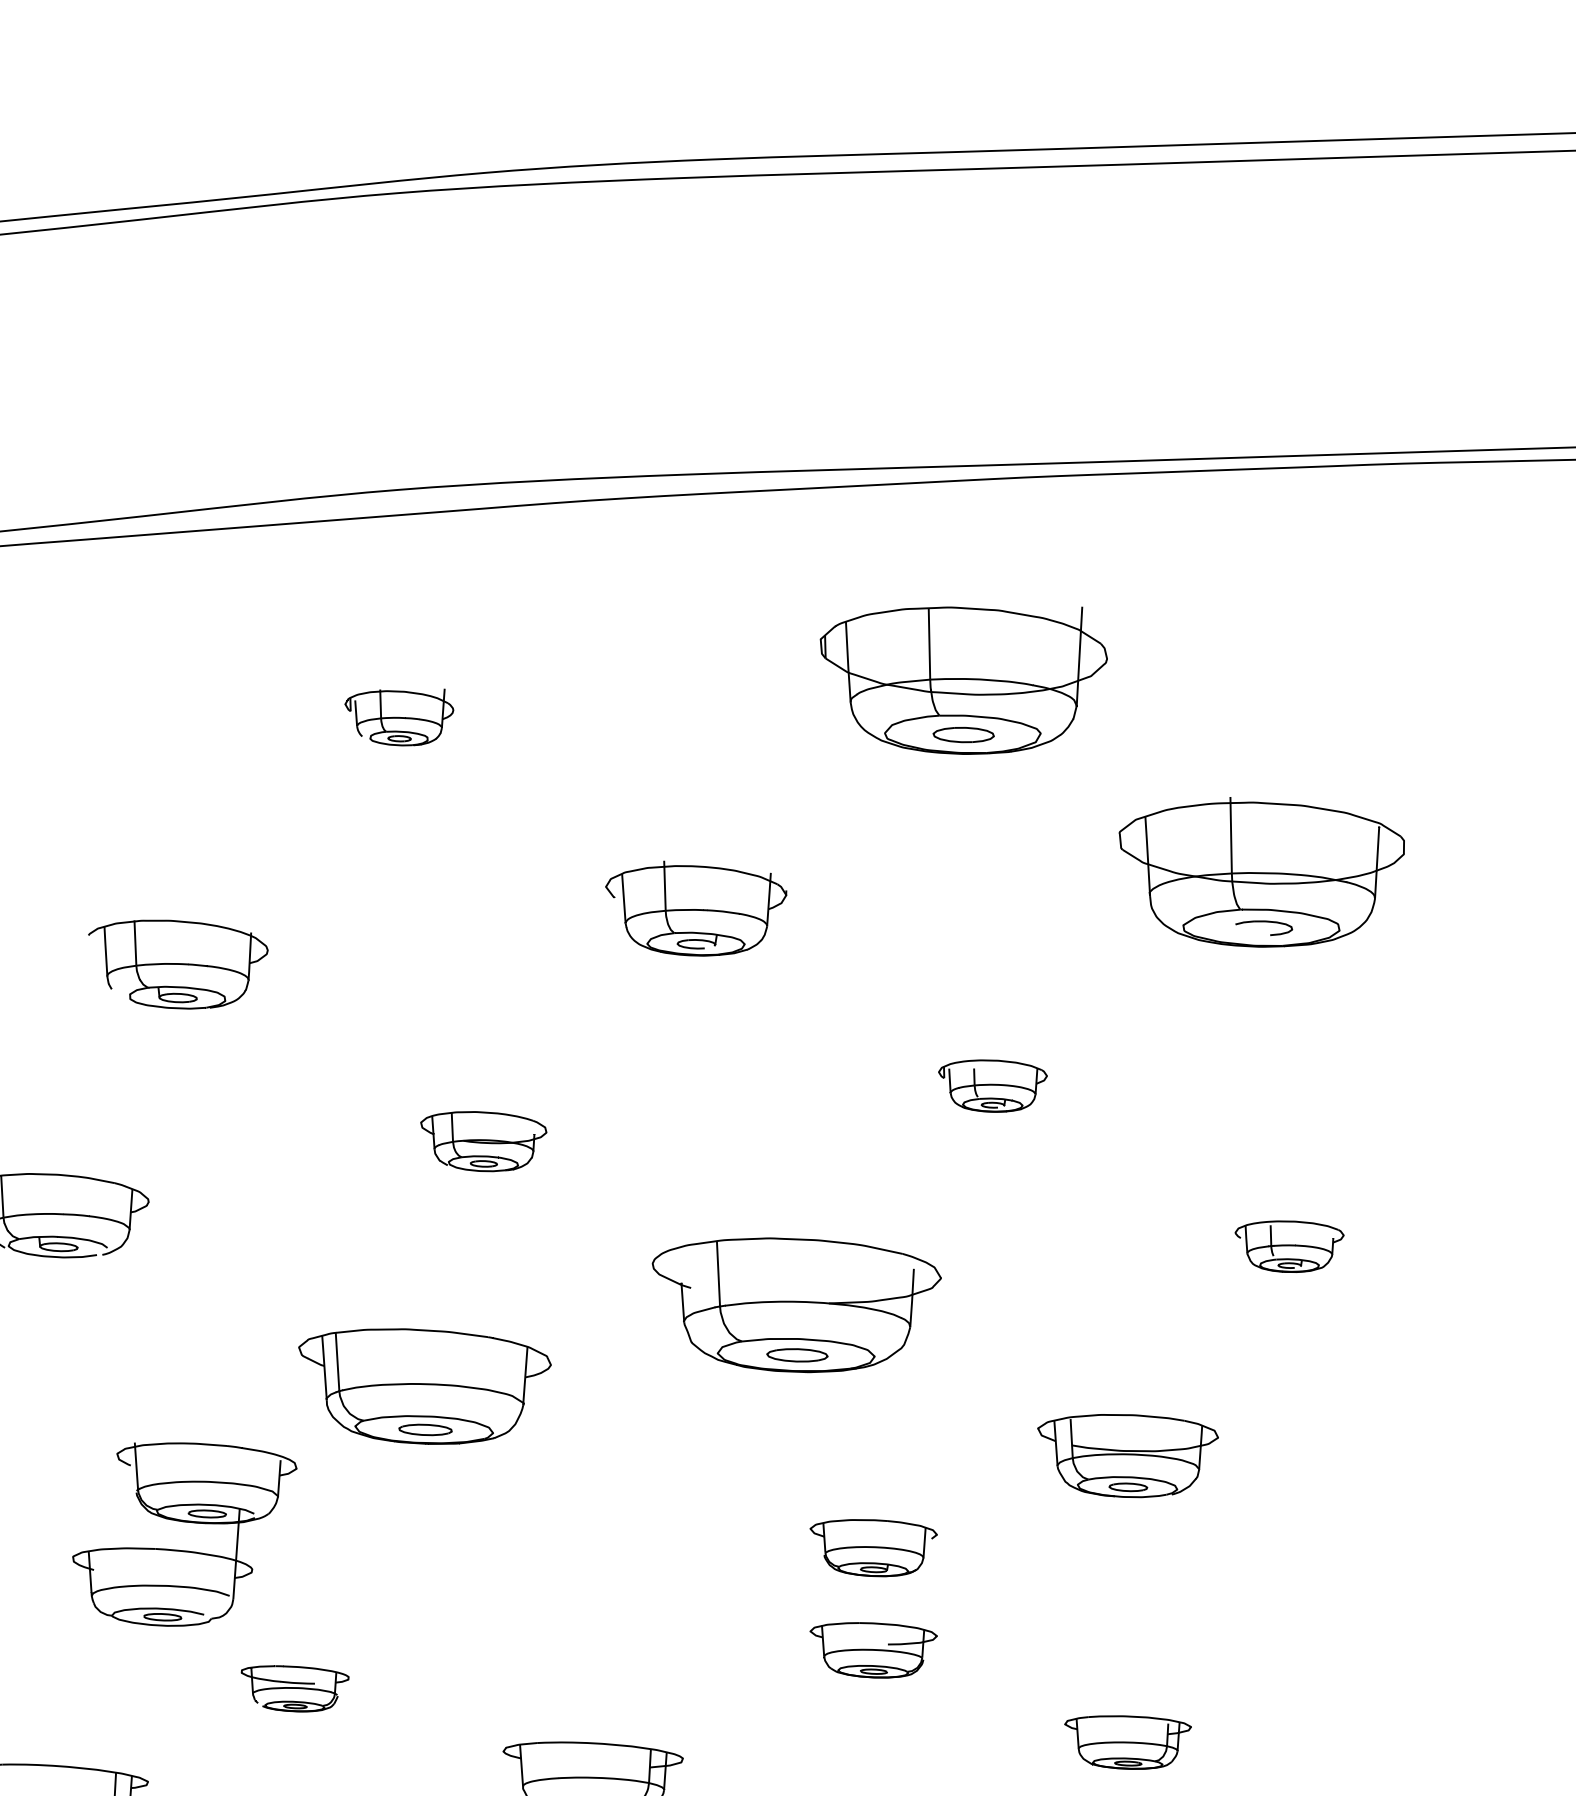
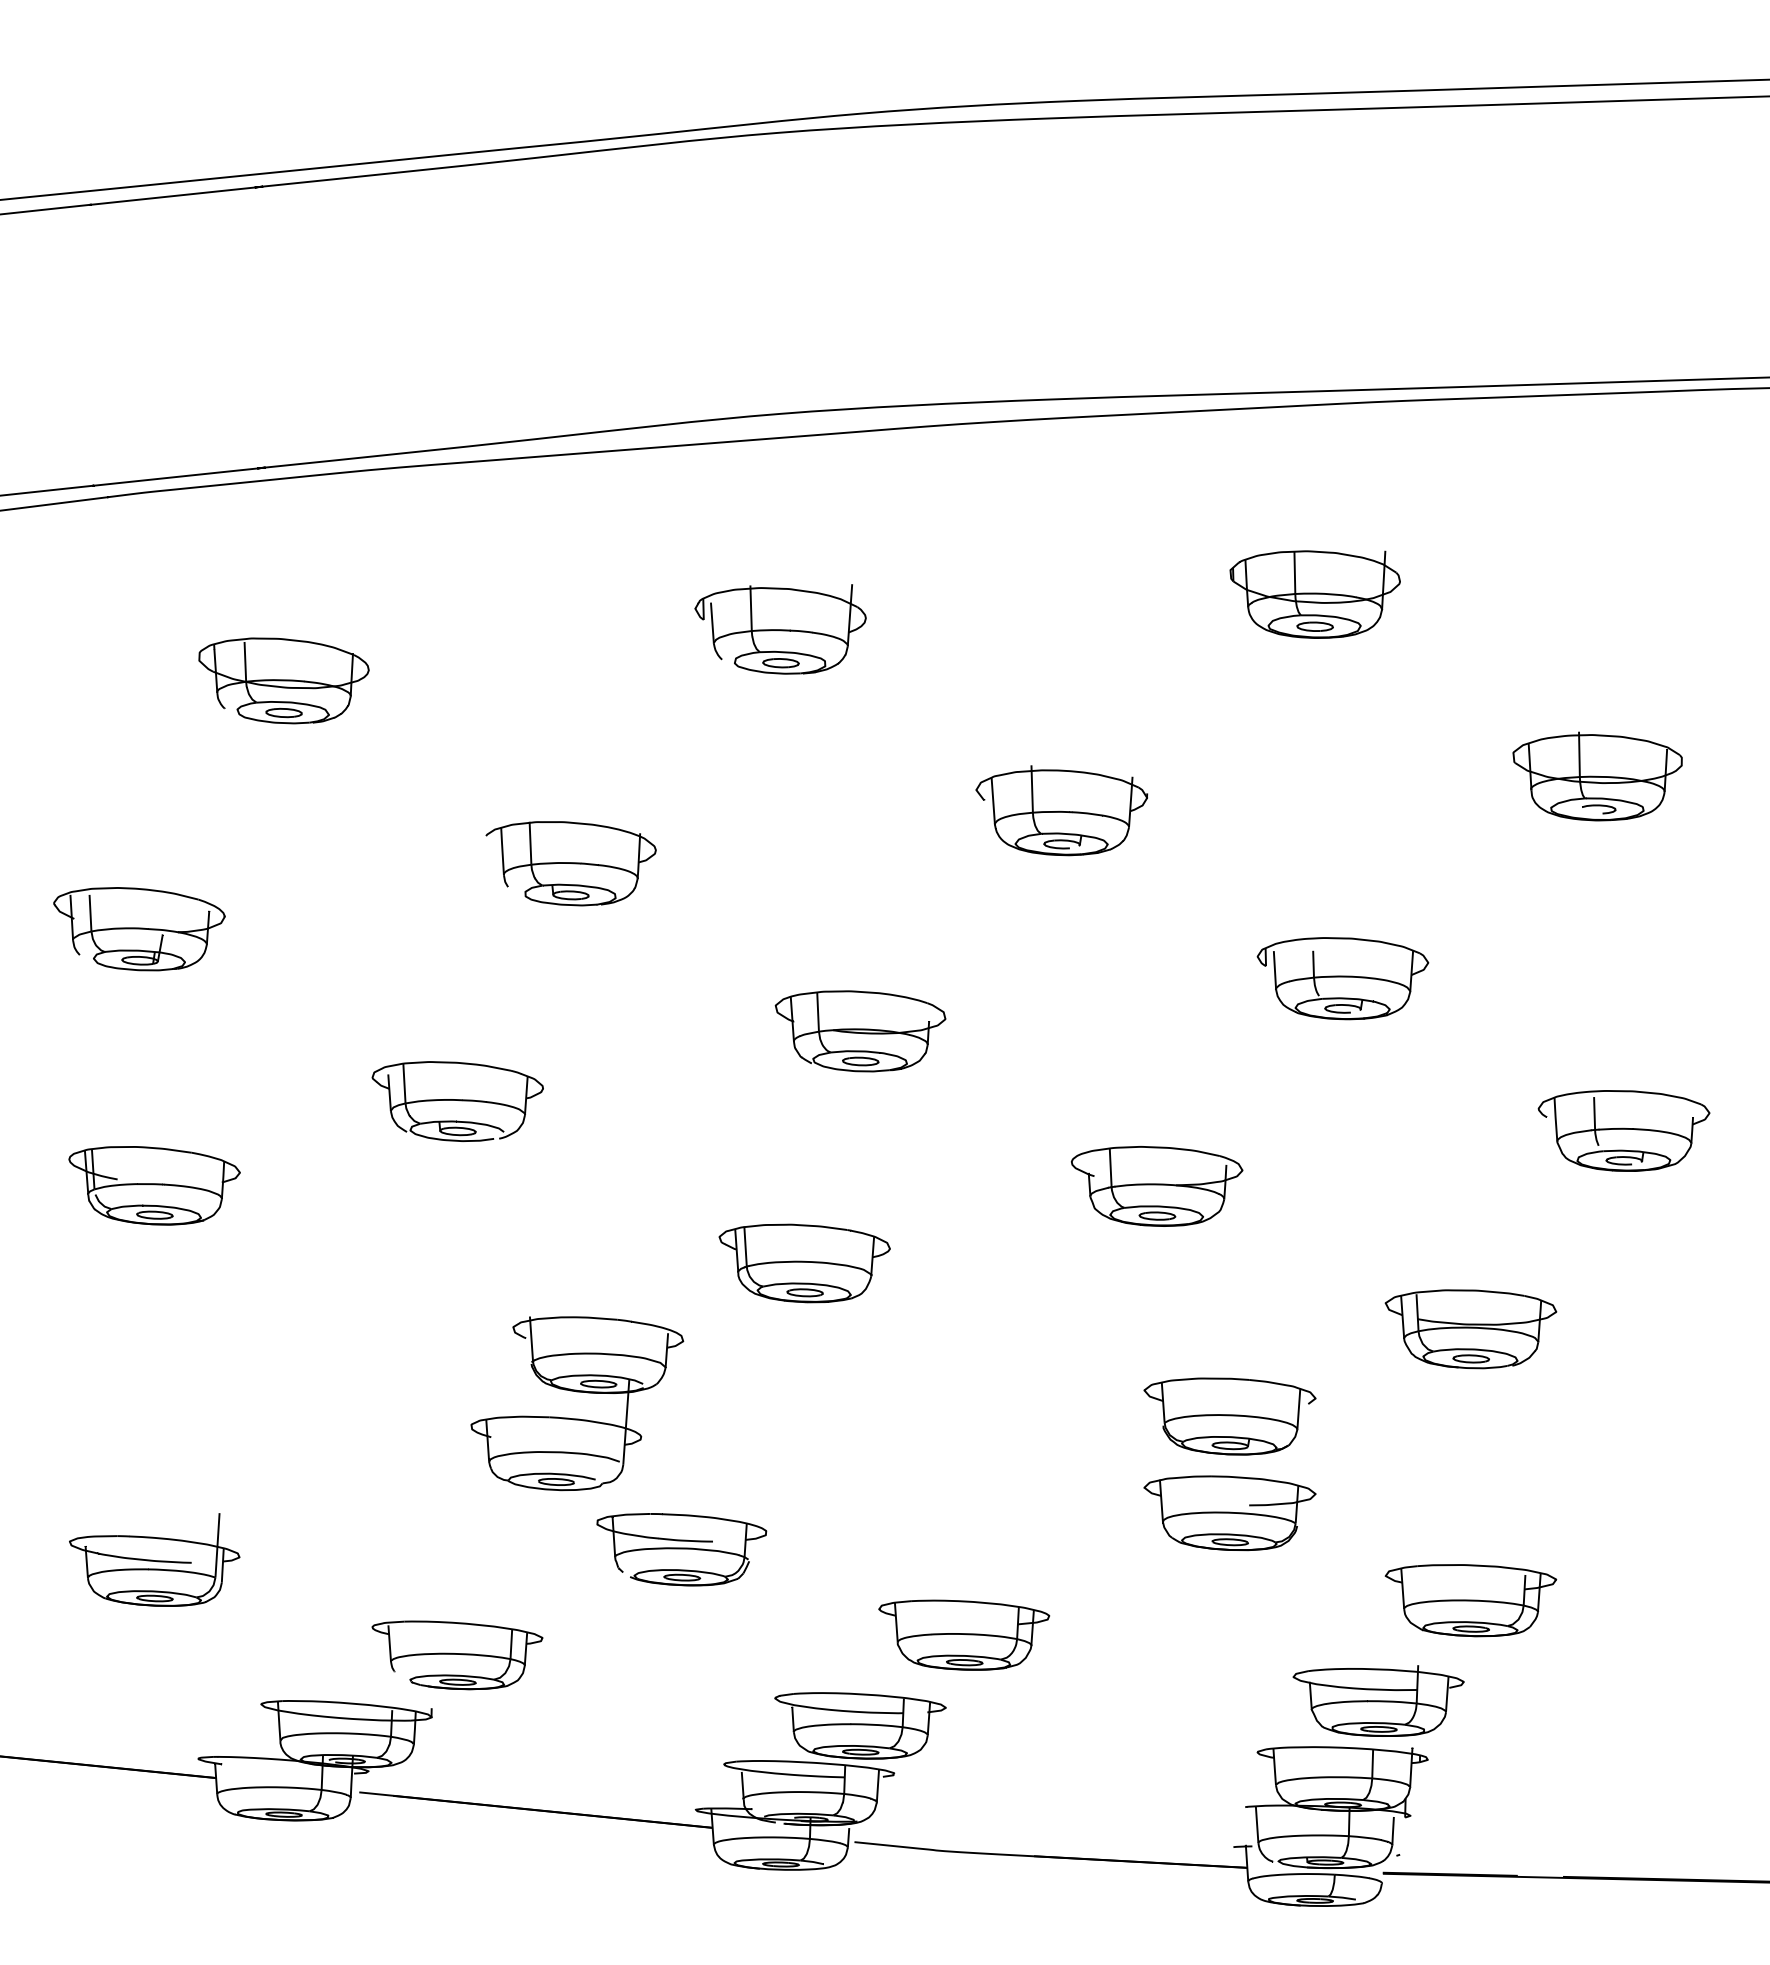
part: (962, 680) -> (1314, 594), size x0.62
part: (399, 717) -> (780, 629), size x1.67
part: (1261, 872) -> (1597, 776), size x0.62
part: (992, 1085) -> (1342, 978), size x1.67
part: (483, 1141) -> (860, 1031), size x1.43
part: (1289, 1246) -> (1623, 1130), size x1.67
part: (796, 1305) -> (1156, 1186), size x0.62
part: (424, 1386) -> (804, 1263), size x0.71
part: (873, 1548) -> (1229, 1416), size x1.43
part: (873, 1650) -> (1229, 1513), size x1.43
part: (294, 1688) -> (681, 1549), size x1.67
part: (1127, 1742) -> (1470, 1600), size x1.43

